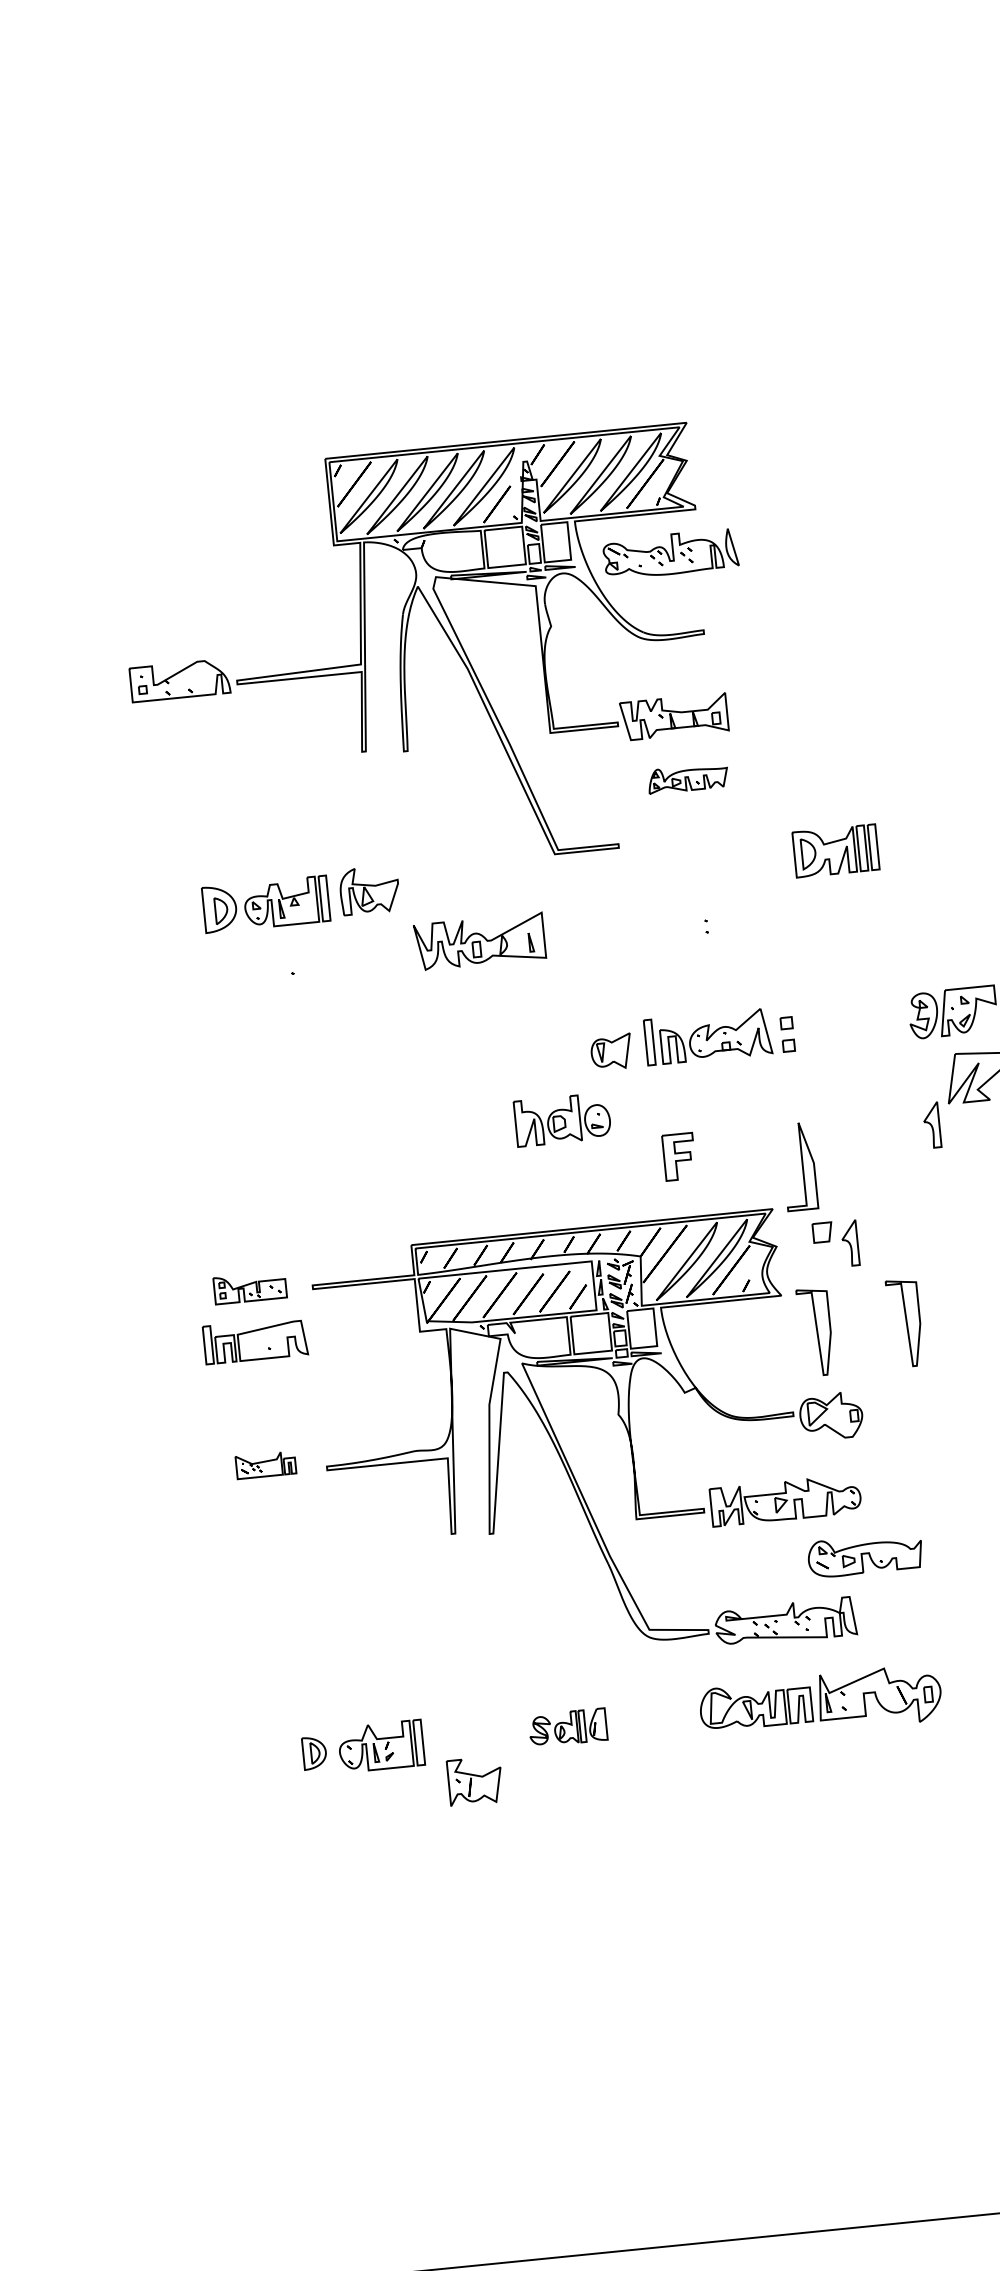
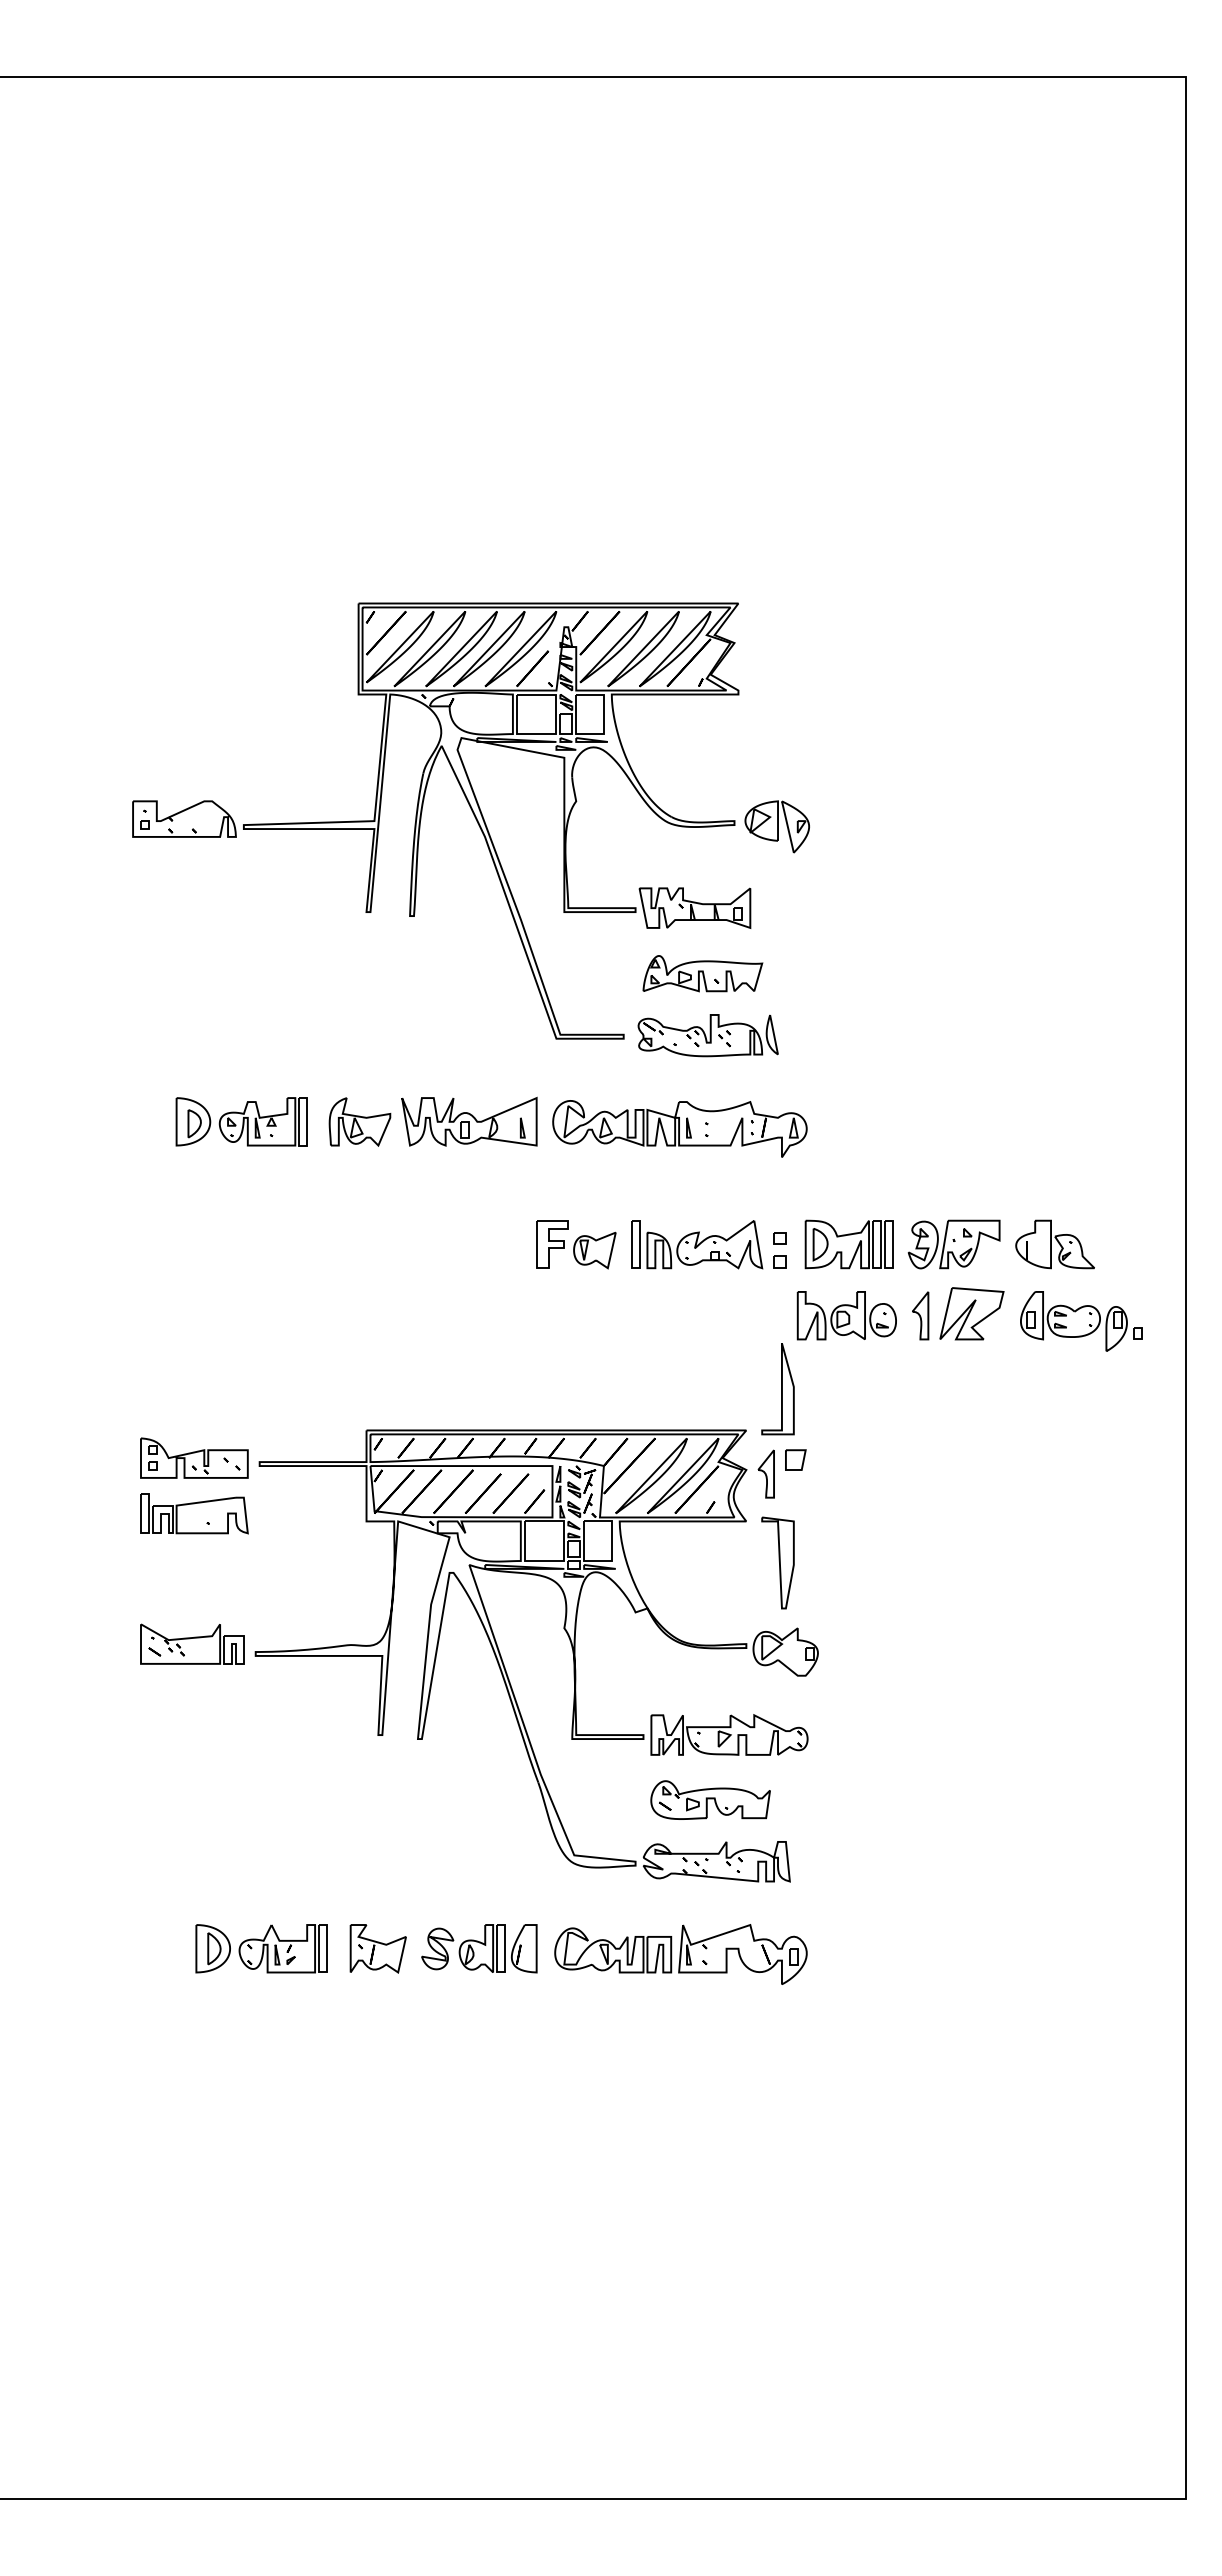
part: (670, 554) -> (707, 1035), moved
part: (744, 631) -> (776, 826), added
part: (687, 778) -> (702, 973), size x1.43
part: (835, 851) -> (848, 1244), moved
part: (369, 889) -> (359, 1121), moved
part: (265, 904) -> (241, 1121), moved
part: (680, 928) -> (679, 1128), added
part: (562, 1119) -> (846, 1315), moved
part: (931, 1125) -> (920, 1315), moved
part: (679, 1156) -> (552, 1244), moved
part: (849, 1242) -> (765, 1473), moved
part: (250, 1287) -> (194, 1457), size x1.43
part: (904, 1322) -> (871, 1562), removed
part: (265, 1464) -> (192, 1643), size x1.67
part: (865, 1554) -> (710, 1799), moved
part: (820, 1703) -> (680, 1954), moved
part: (568, 1727) -> (479, 1948), size x1.43
part: (313, 1752) -> (212, 1948), size x1.43
part: (474, 1781) -> (377, 1948), moved

